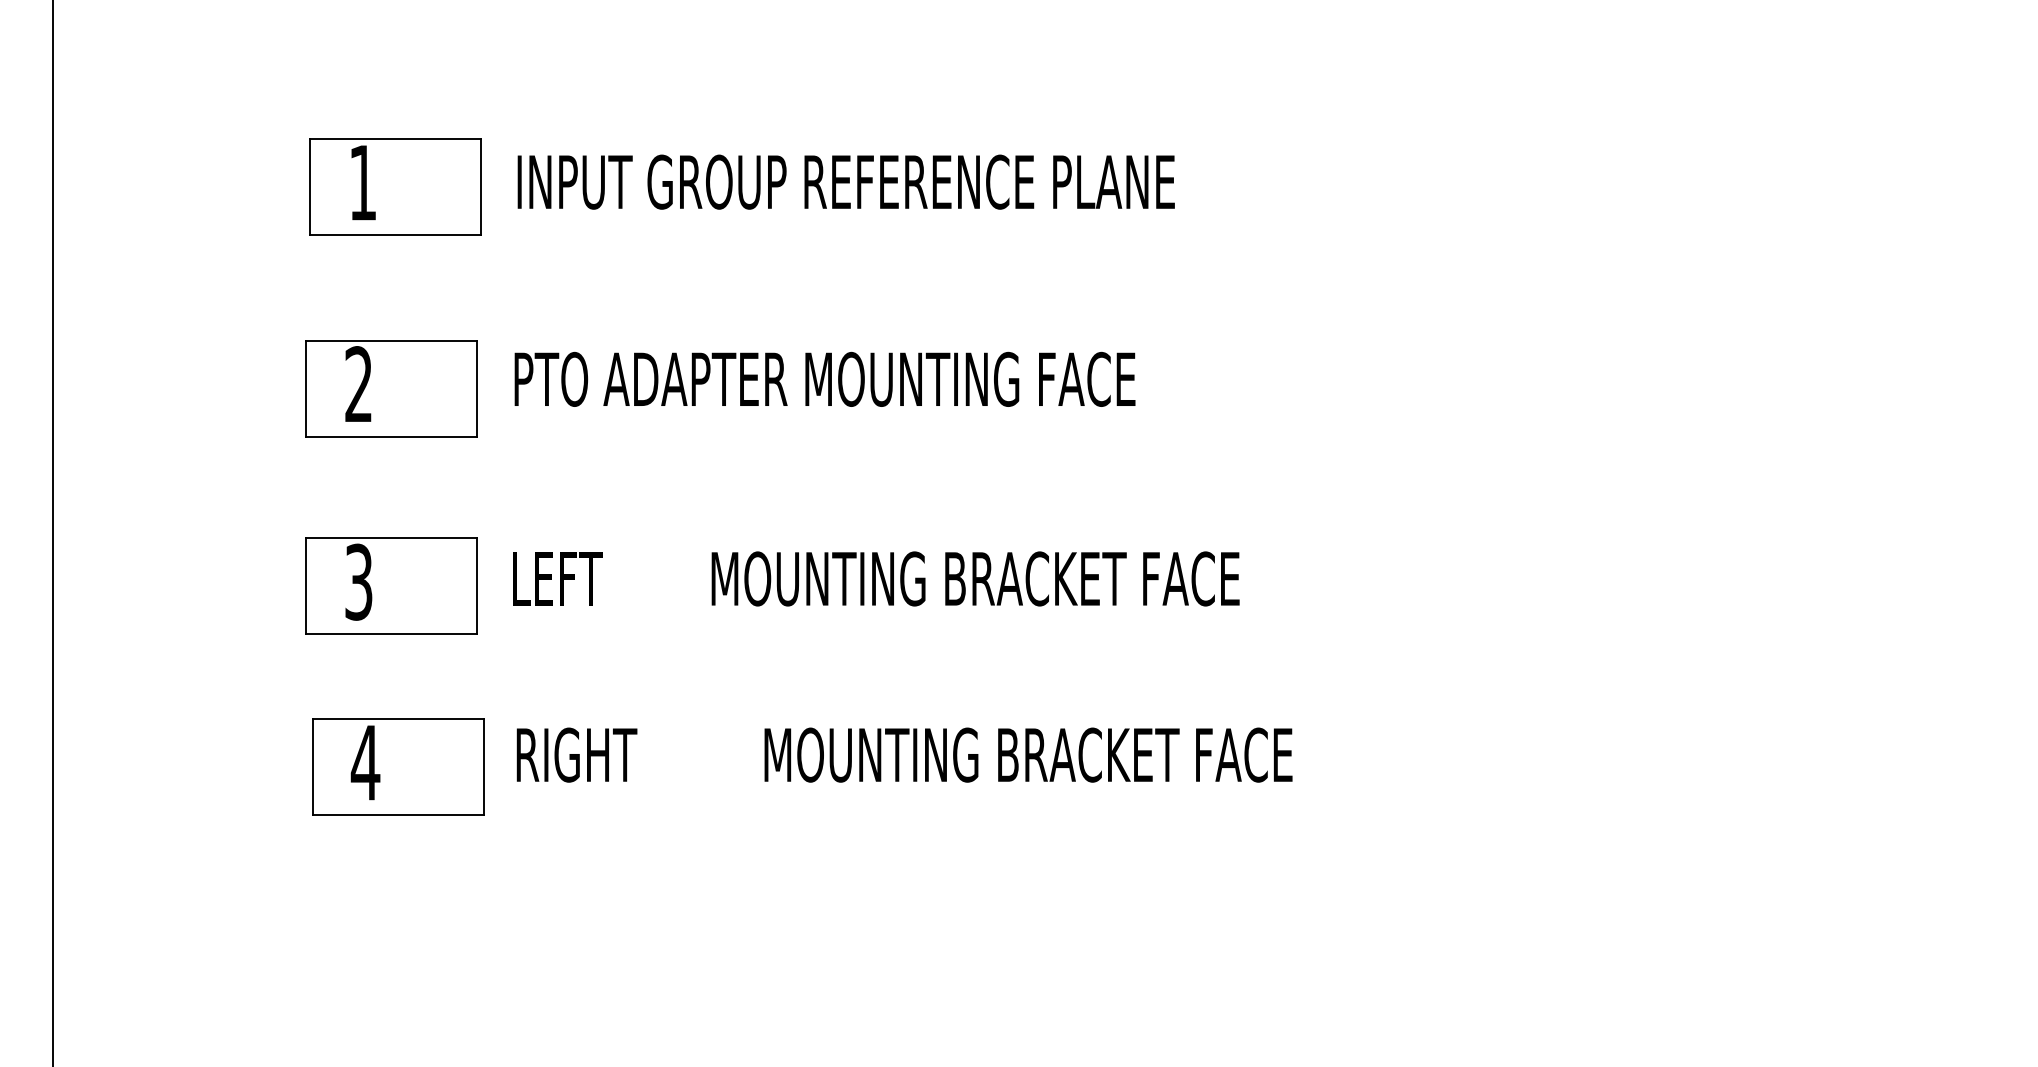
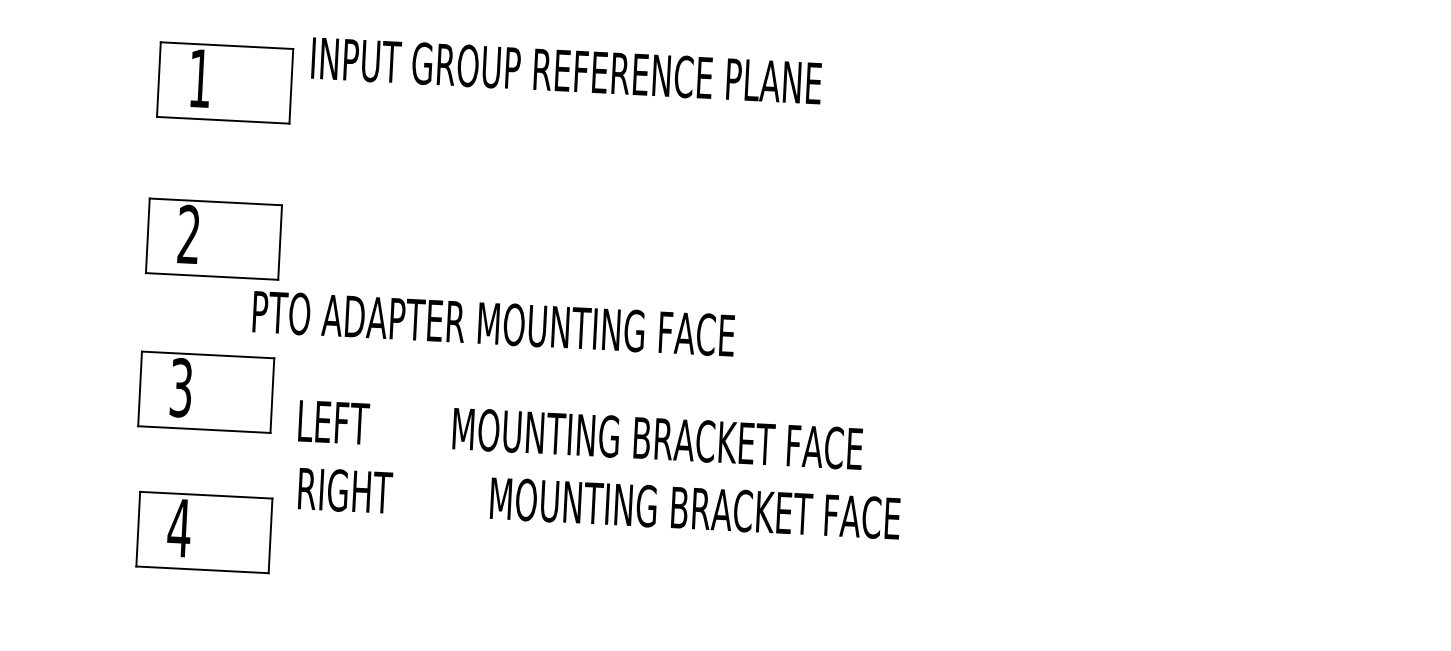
text: (845, 181) -> (566, 70), moved
text: (824, 378) -> (493, 323), moved
text: (876, 578) -> (580, 434), moved
text: (904, 754) -> (599, 503), moved

